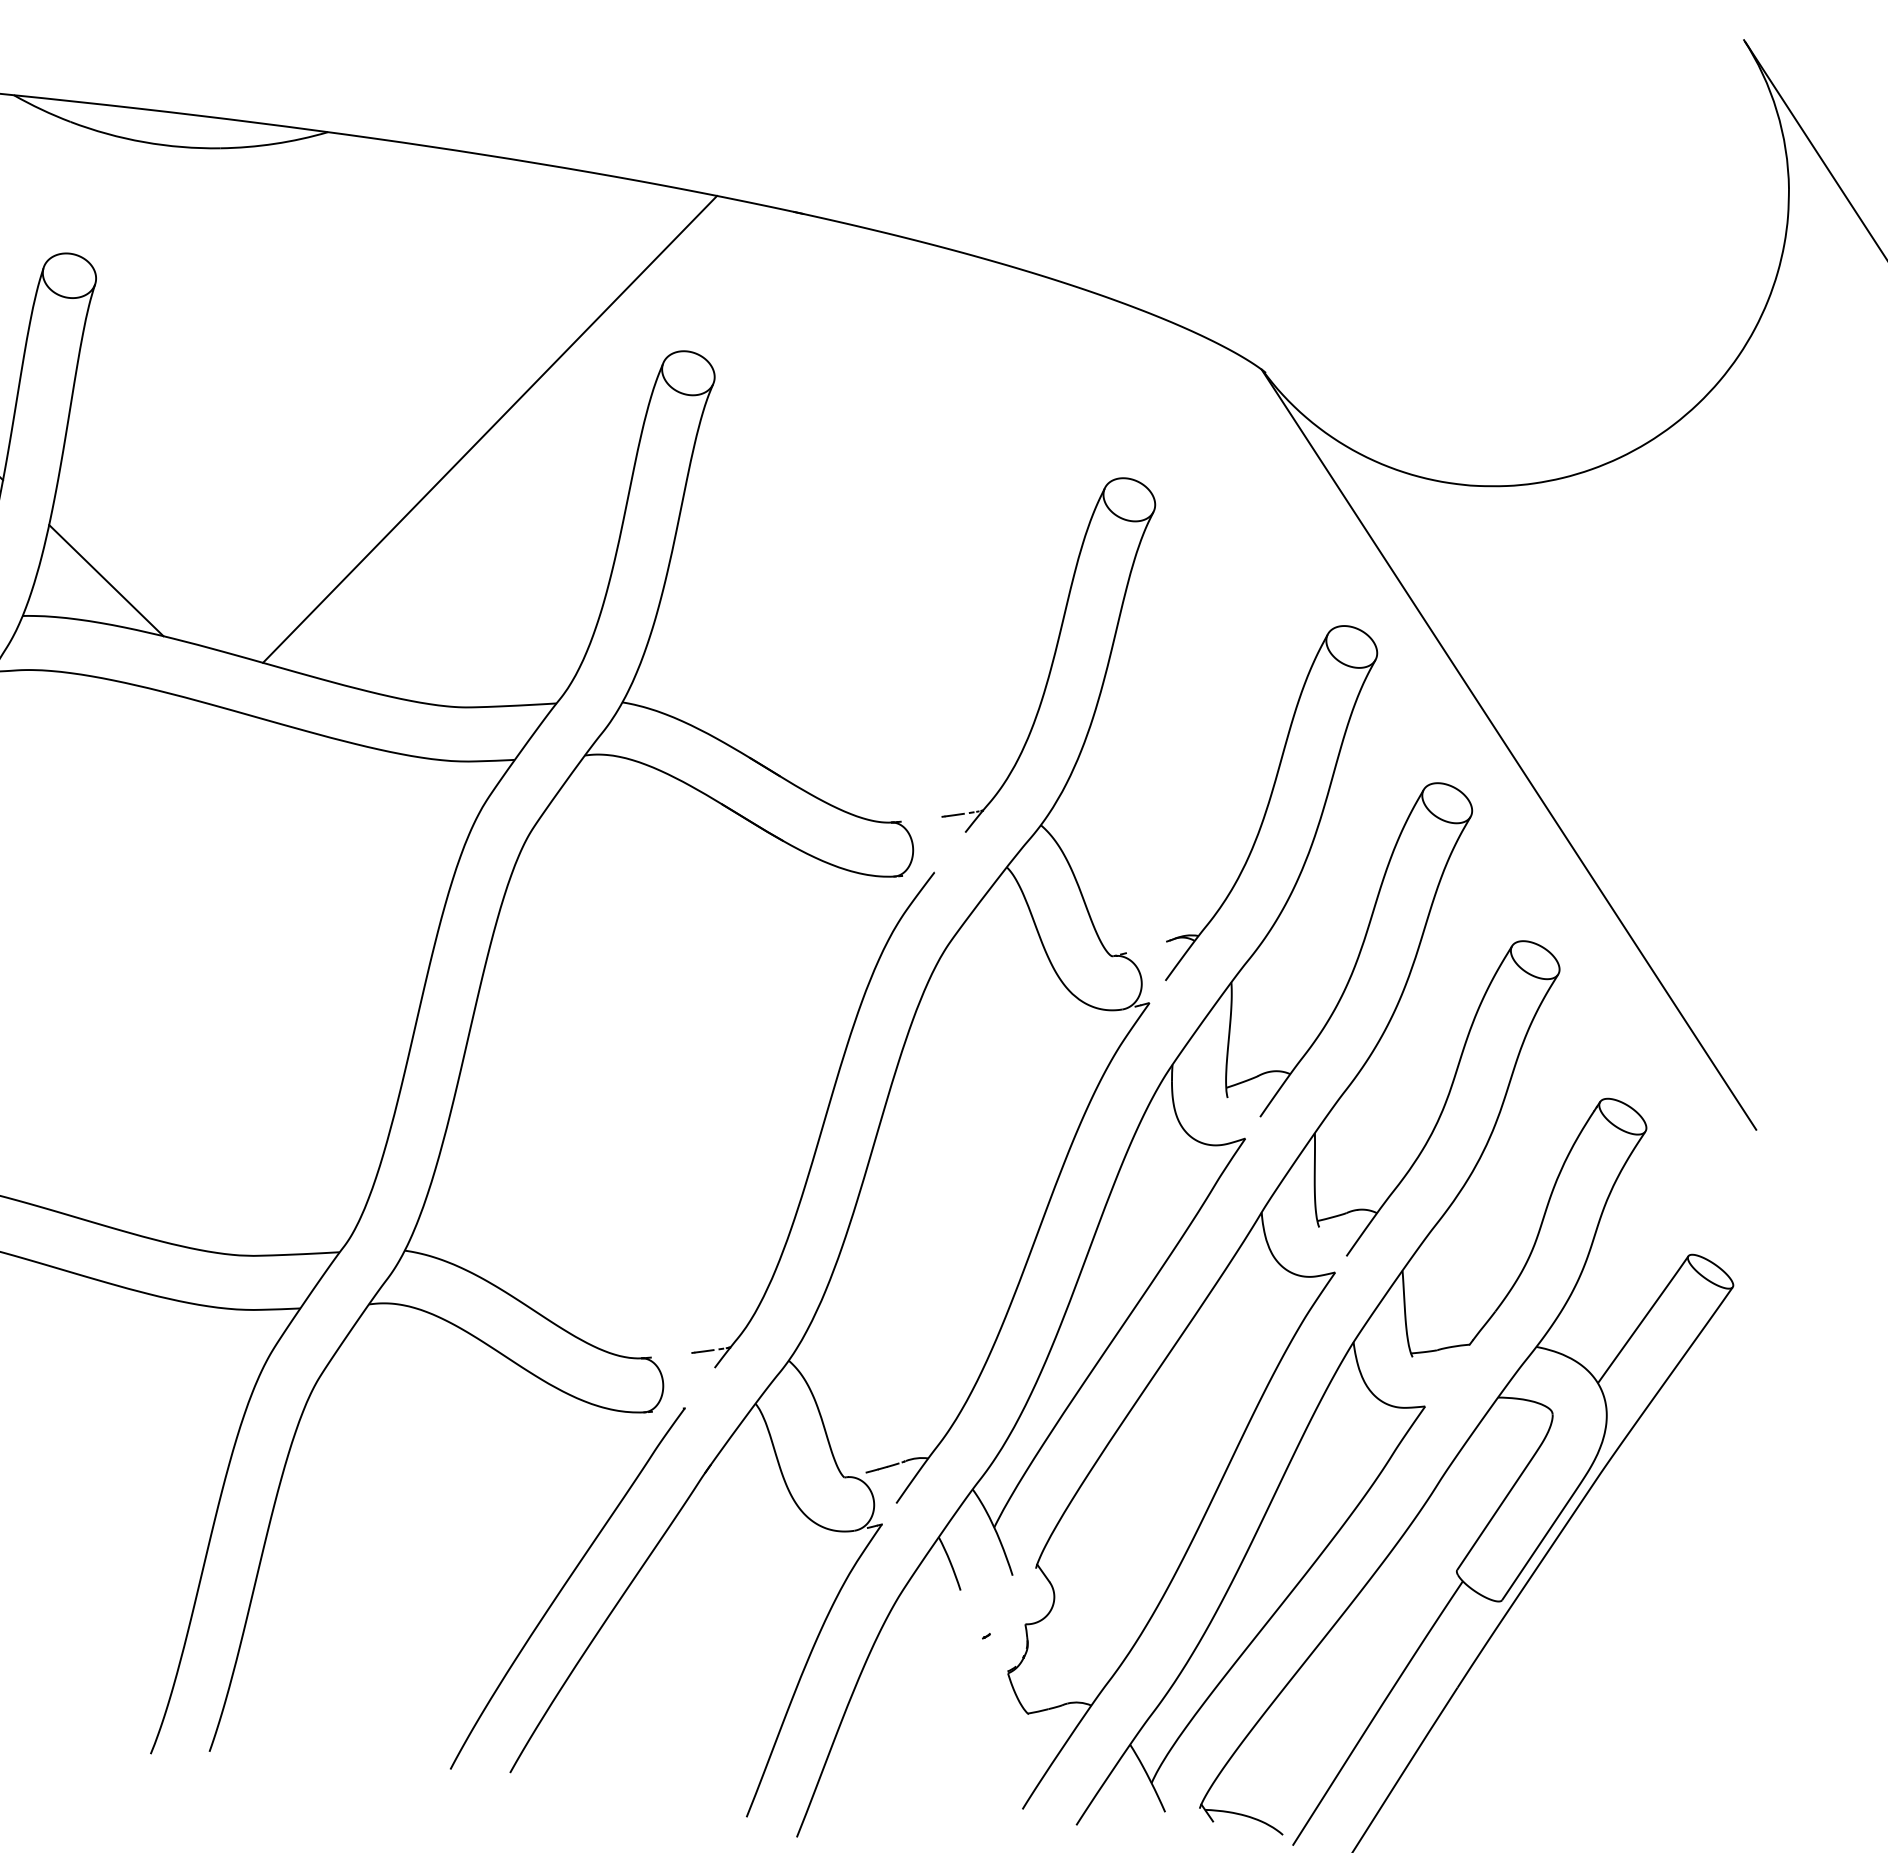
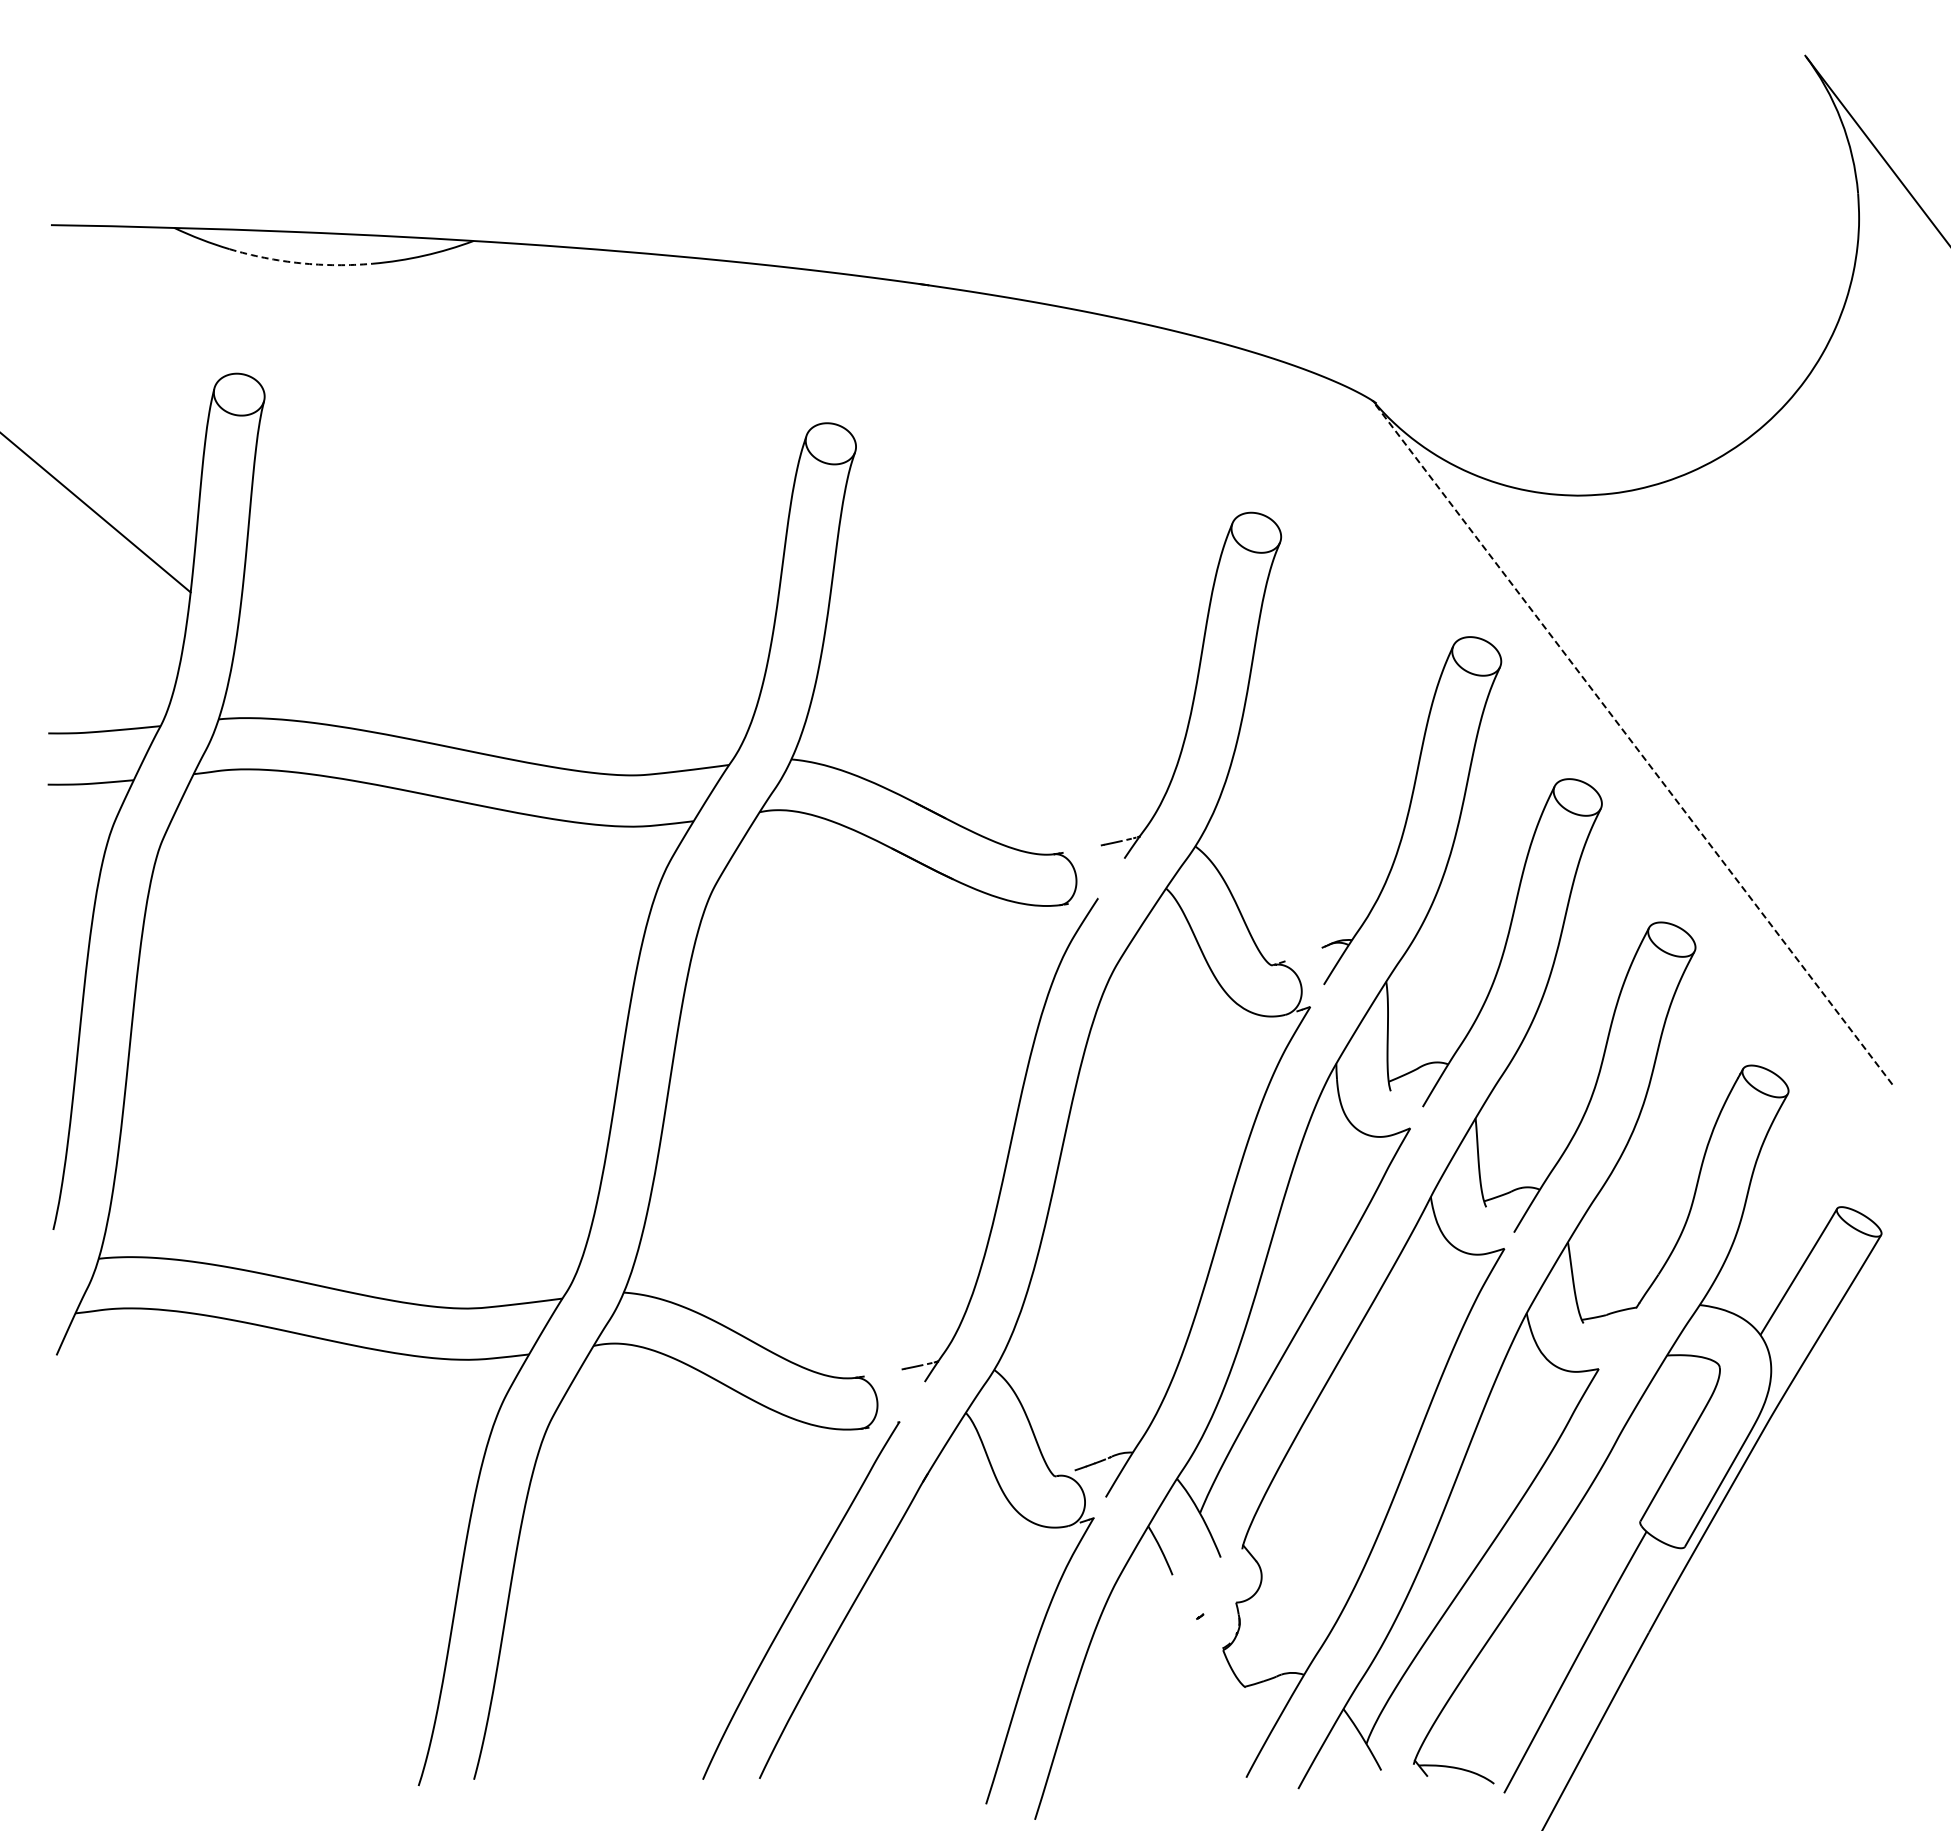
arc: (144, 142) -> (300, 263), solid -> dashed
line: (490, 429) -> (647, 510), removed
line: (106, 579) -> (295, 679), removed
line: (1509, 749) -> (1632, 742), solid -> dashed

